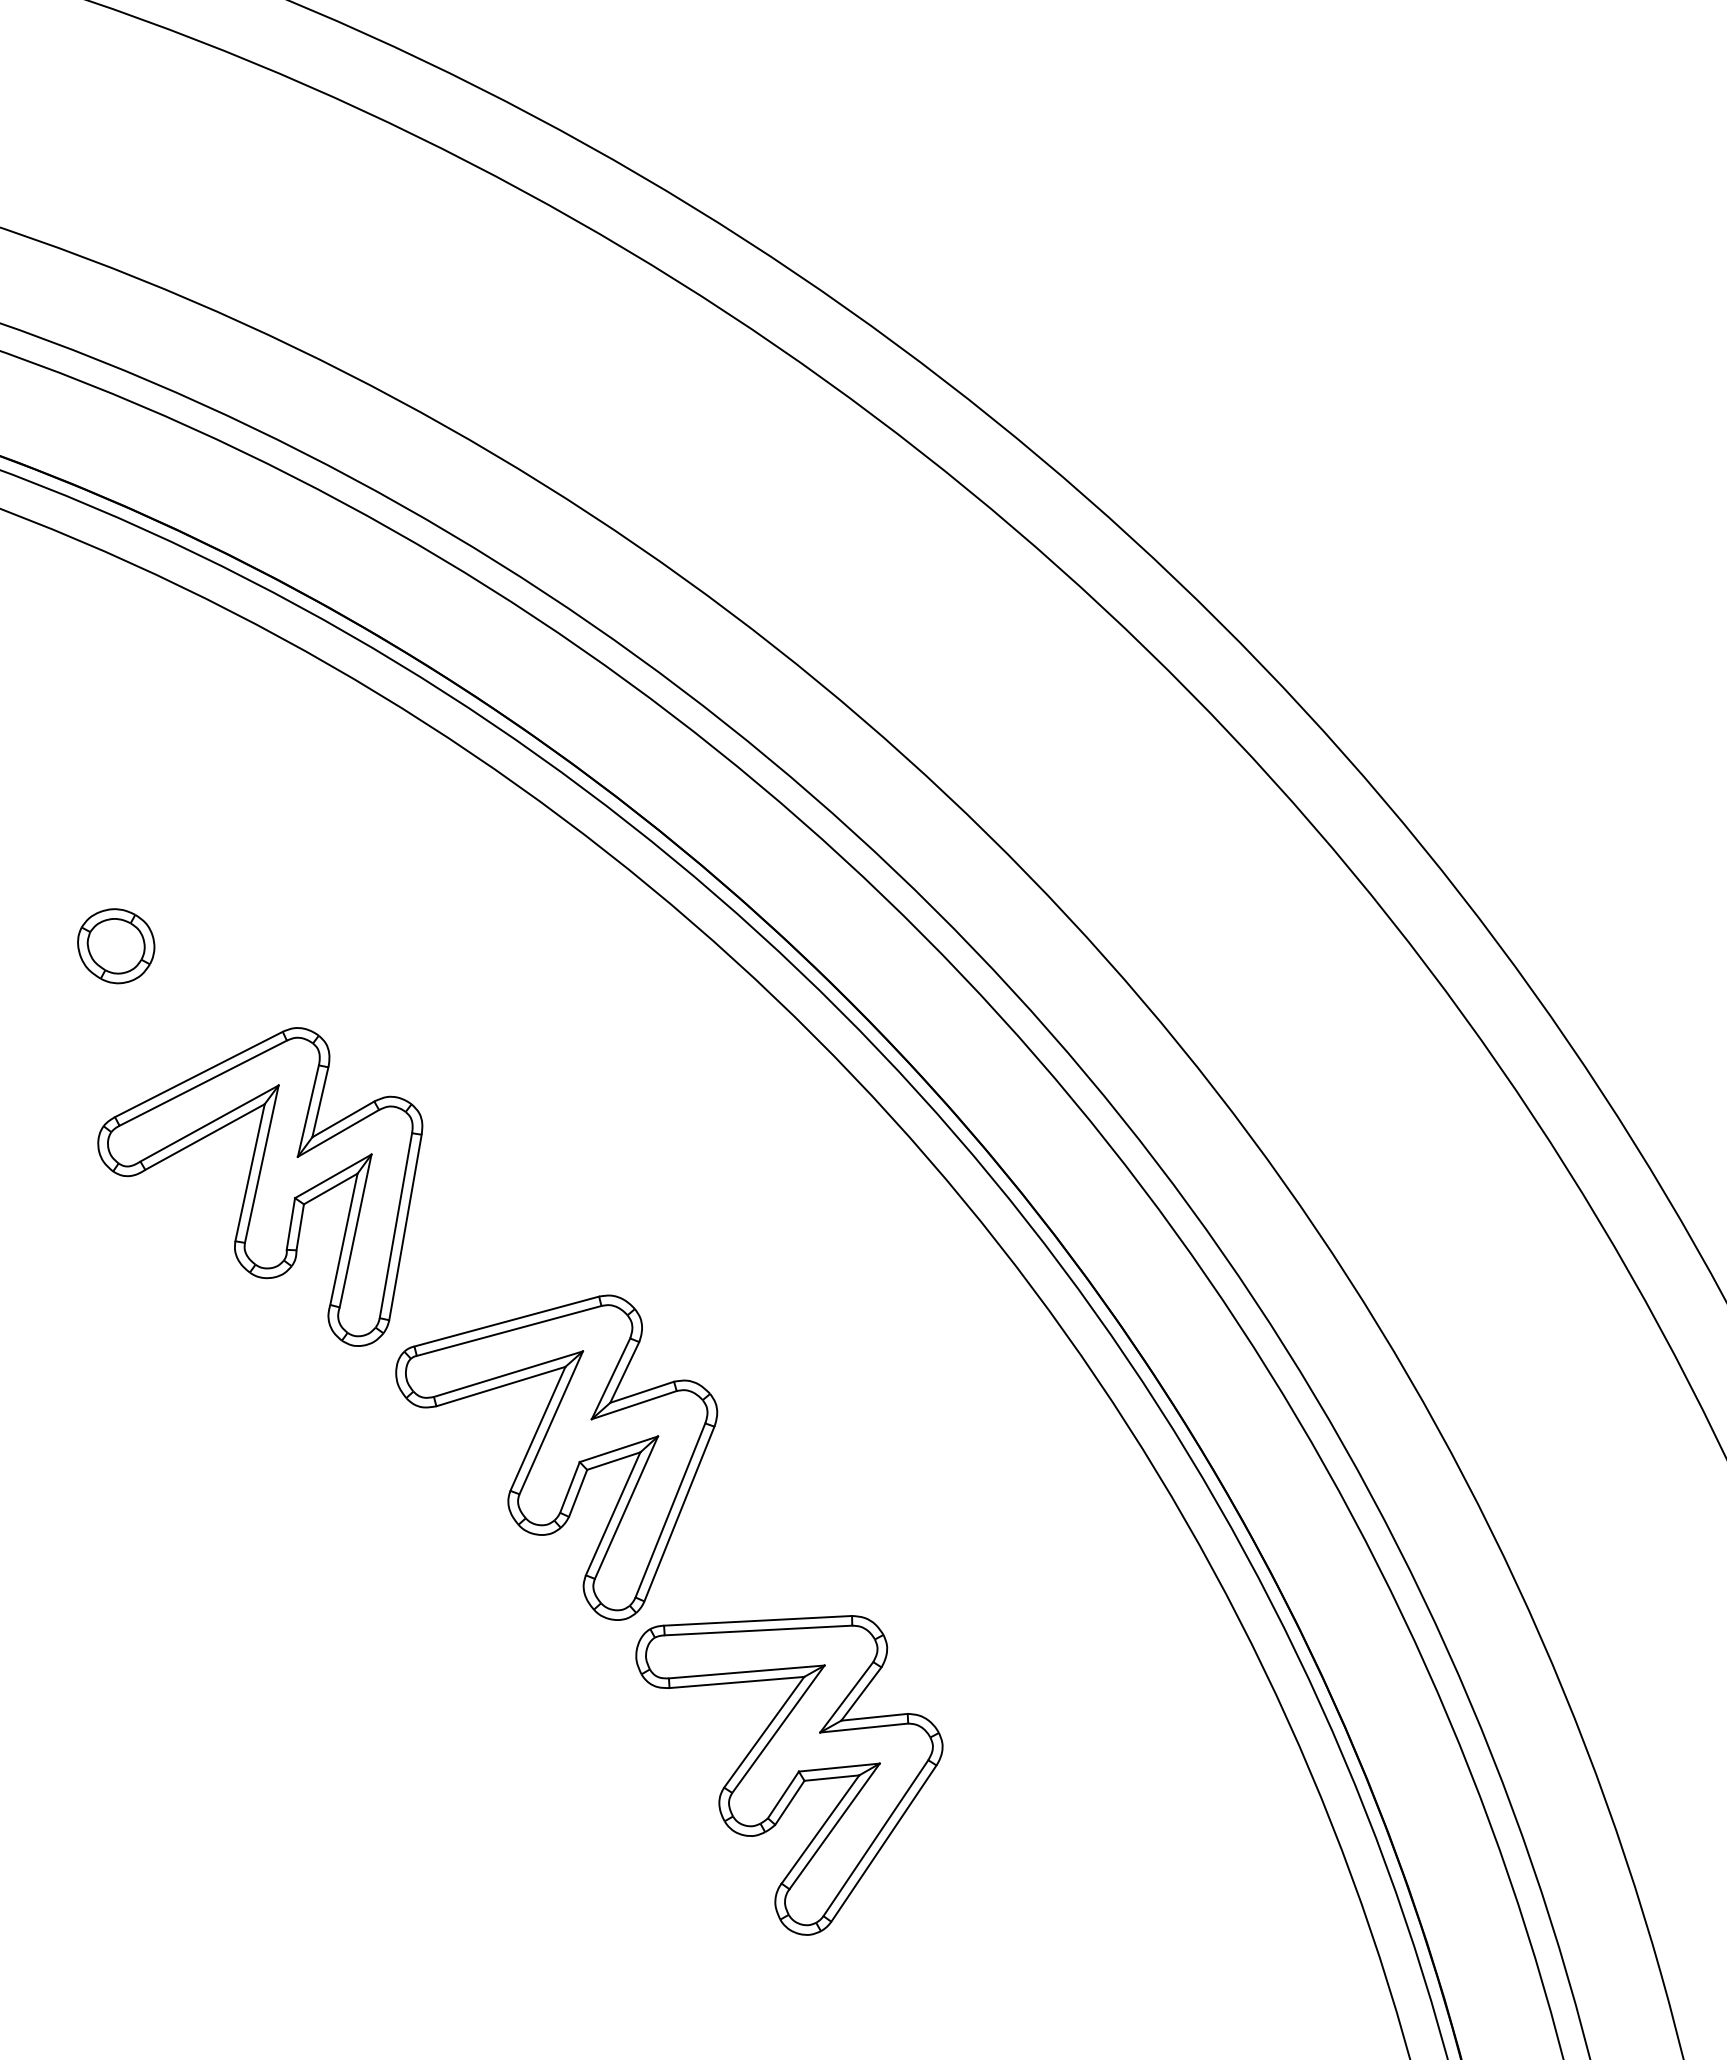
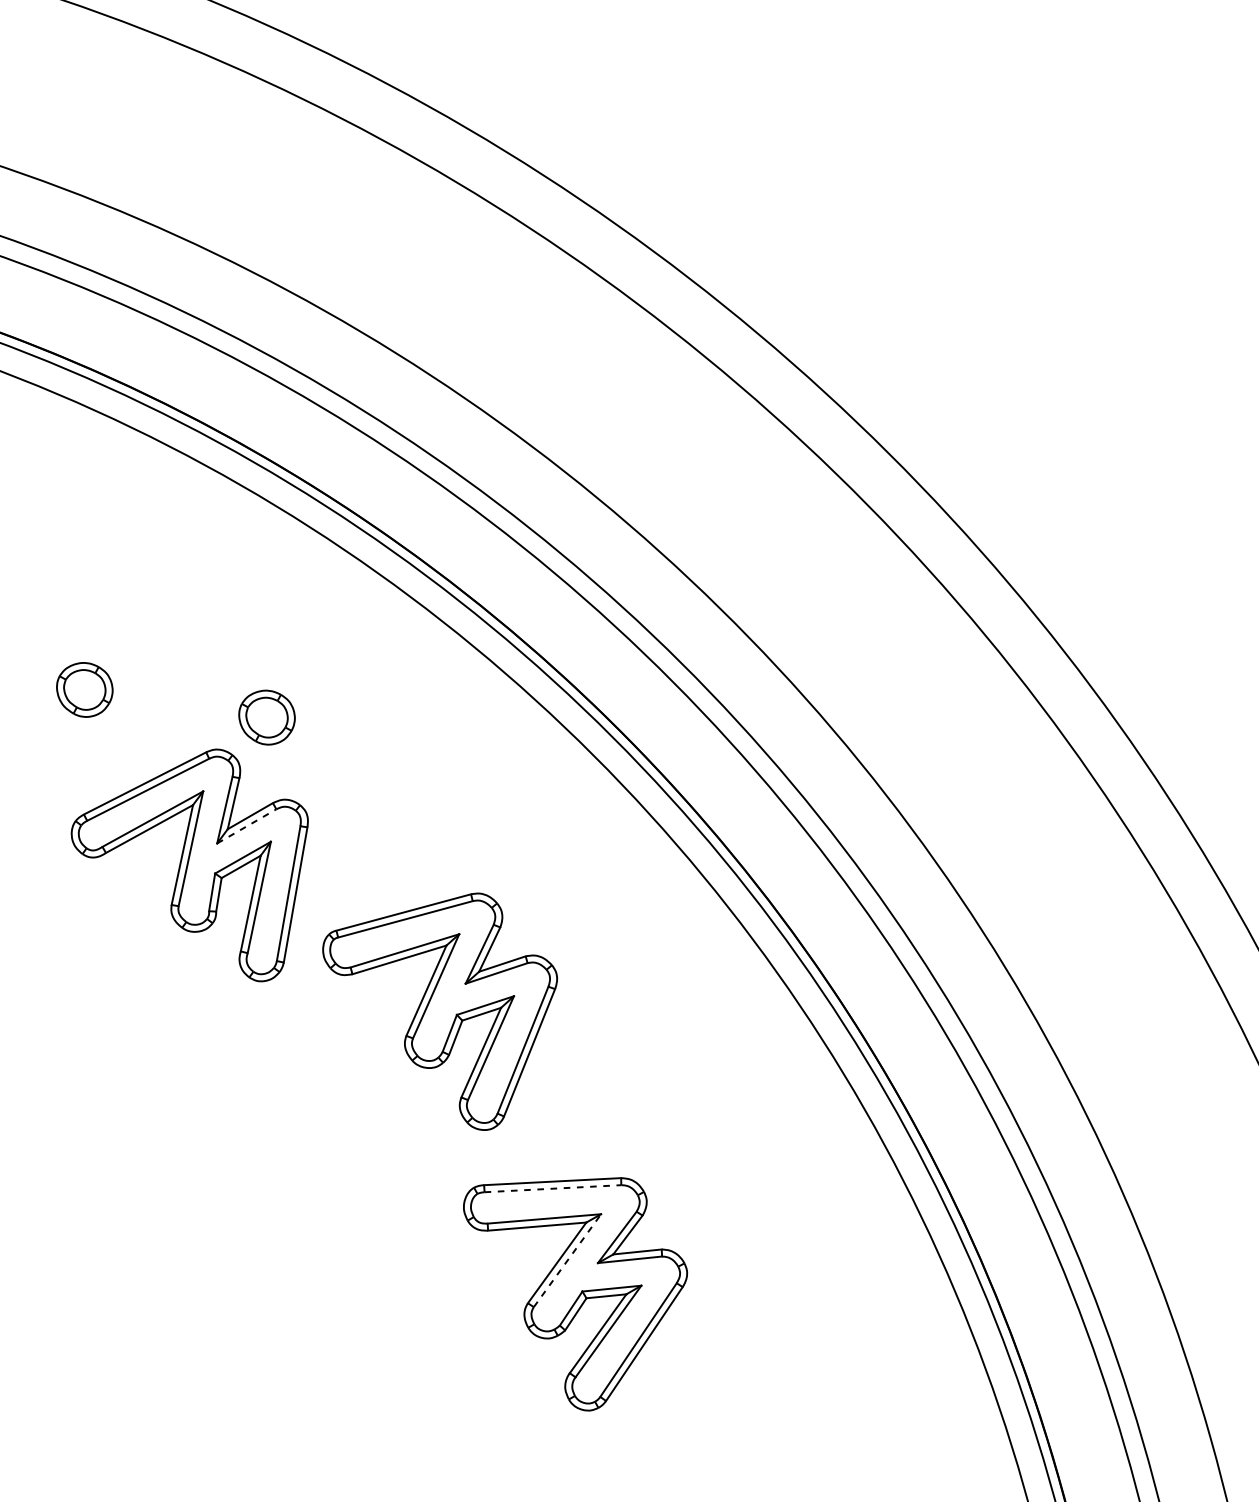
part: (366, 984) -> (267, 717), added
line: (338, 1133) -> (246, 826), solid -> dashed
part: (556, 1457) -> (439, 1011), moved
line: (758, 1630) -> (552, 1188), solid -> dashed
line: (778, 1729) -> (567, 1260), solid -> dashed

